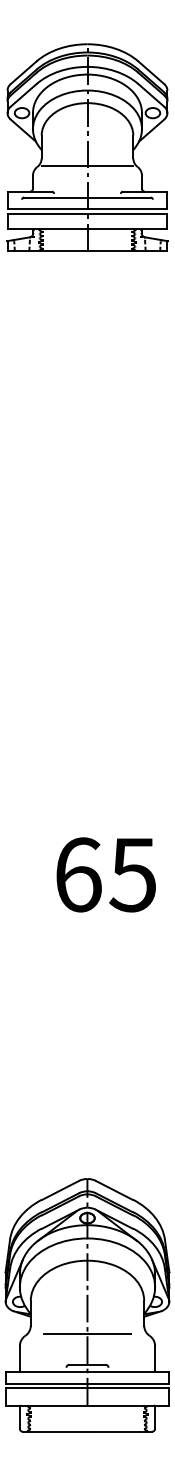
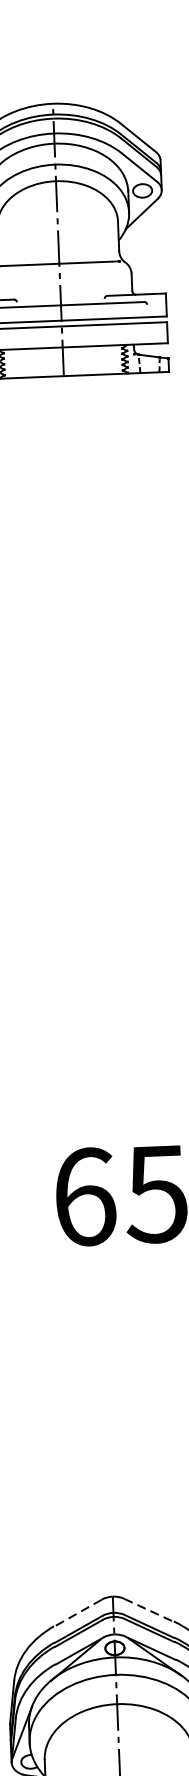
line: (60, 1190) -> (77, 1613), solid -> dashed
line: (114, 1190) -> (149, 1610), solid -> dashed

